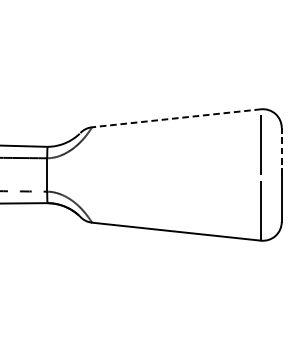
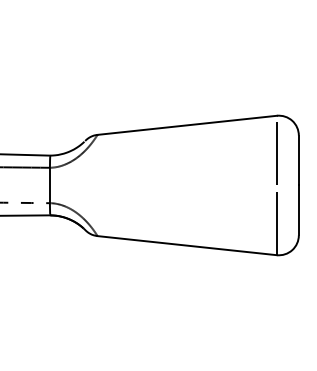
line: (175, 118) -> (186, 125), dashed -> solid
line: (281, 151) -> (298, 160), dashed -> solid

